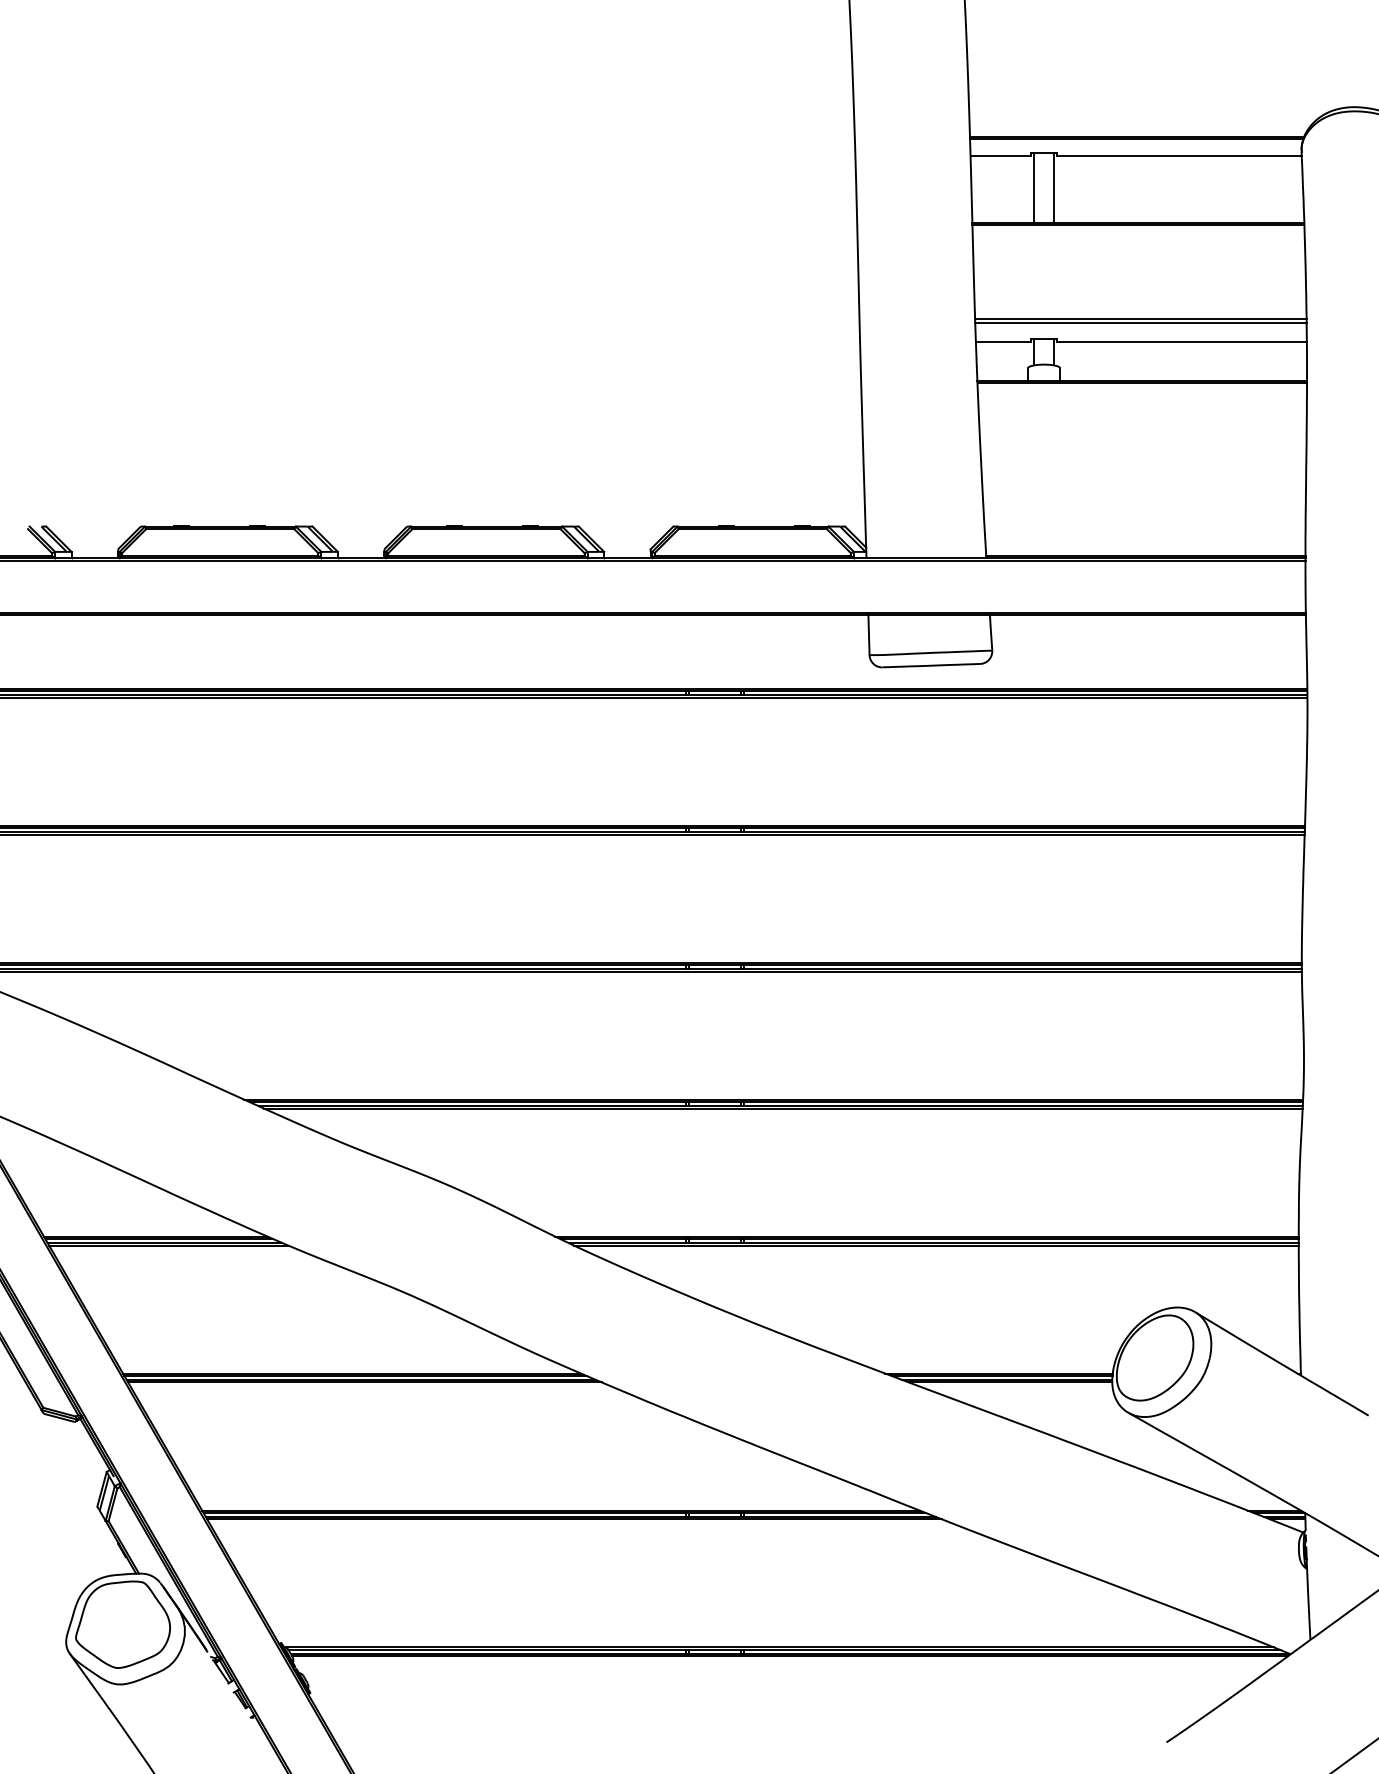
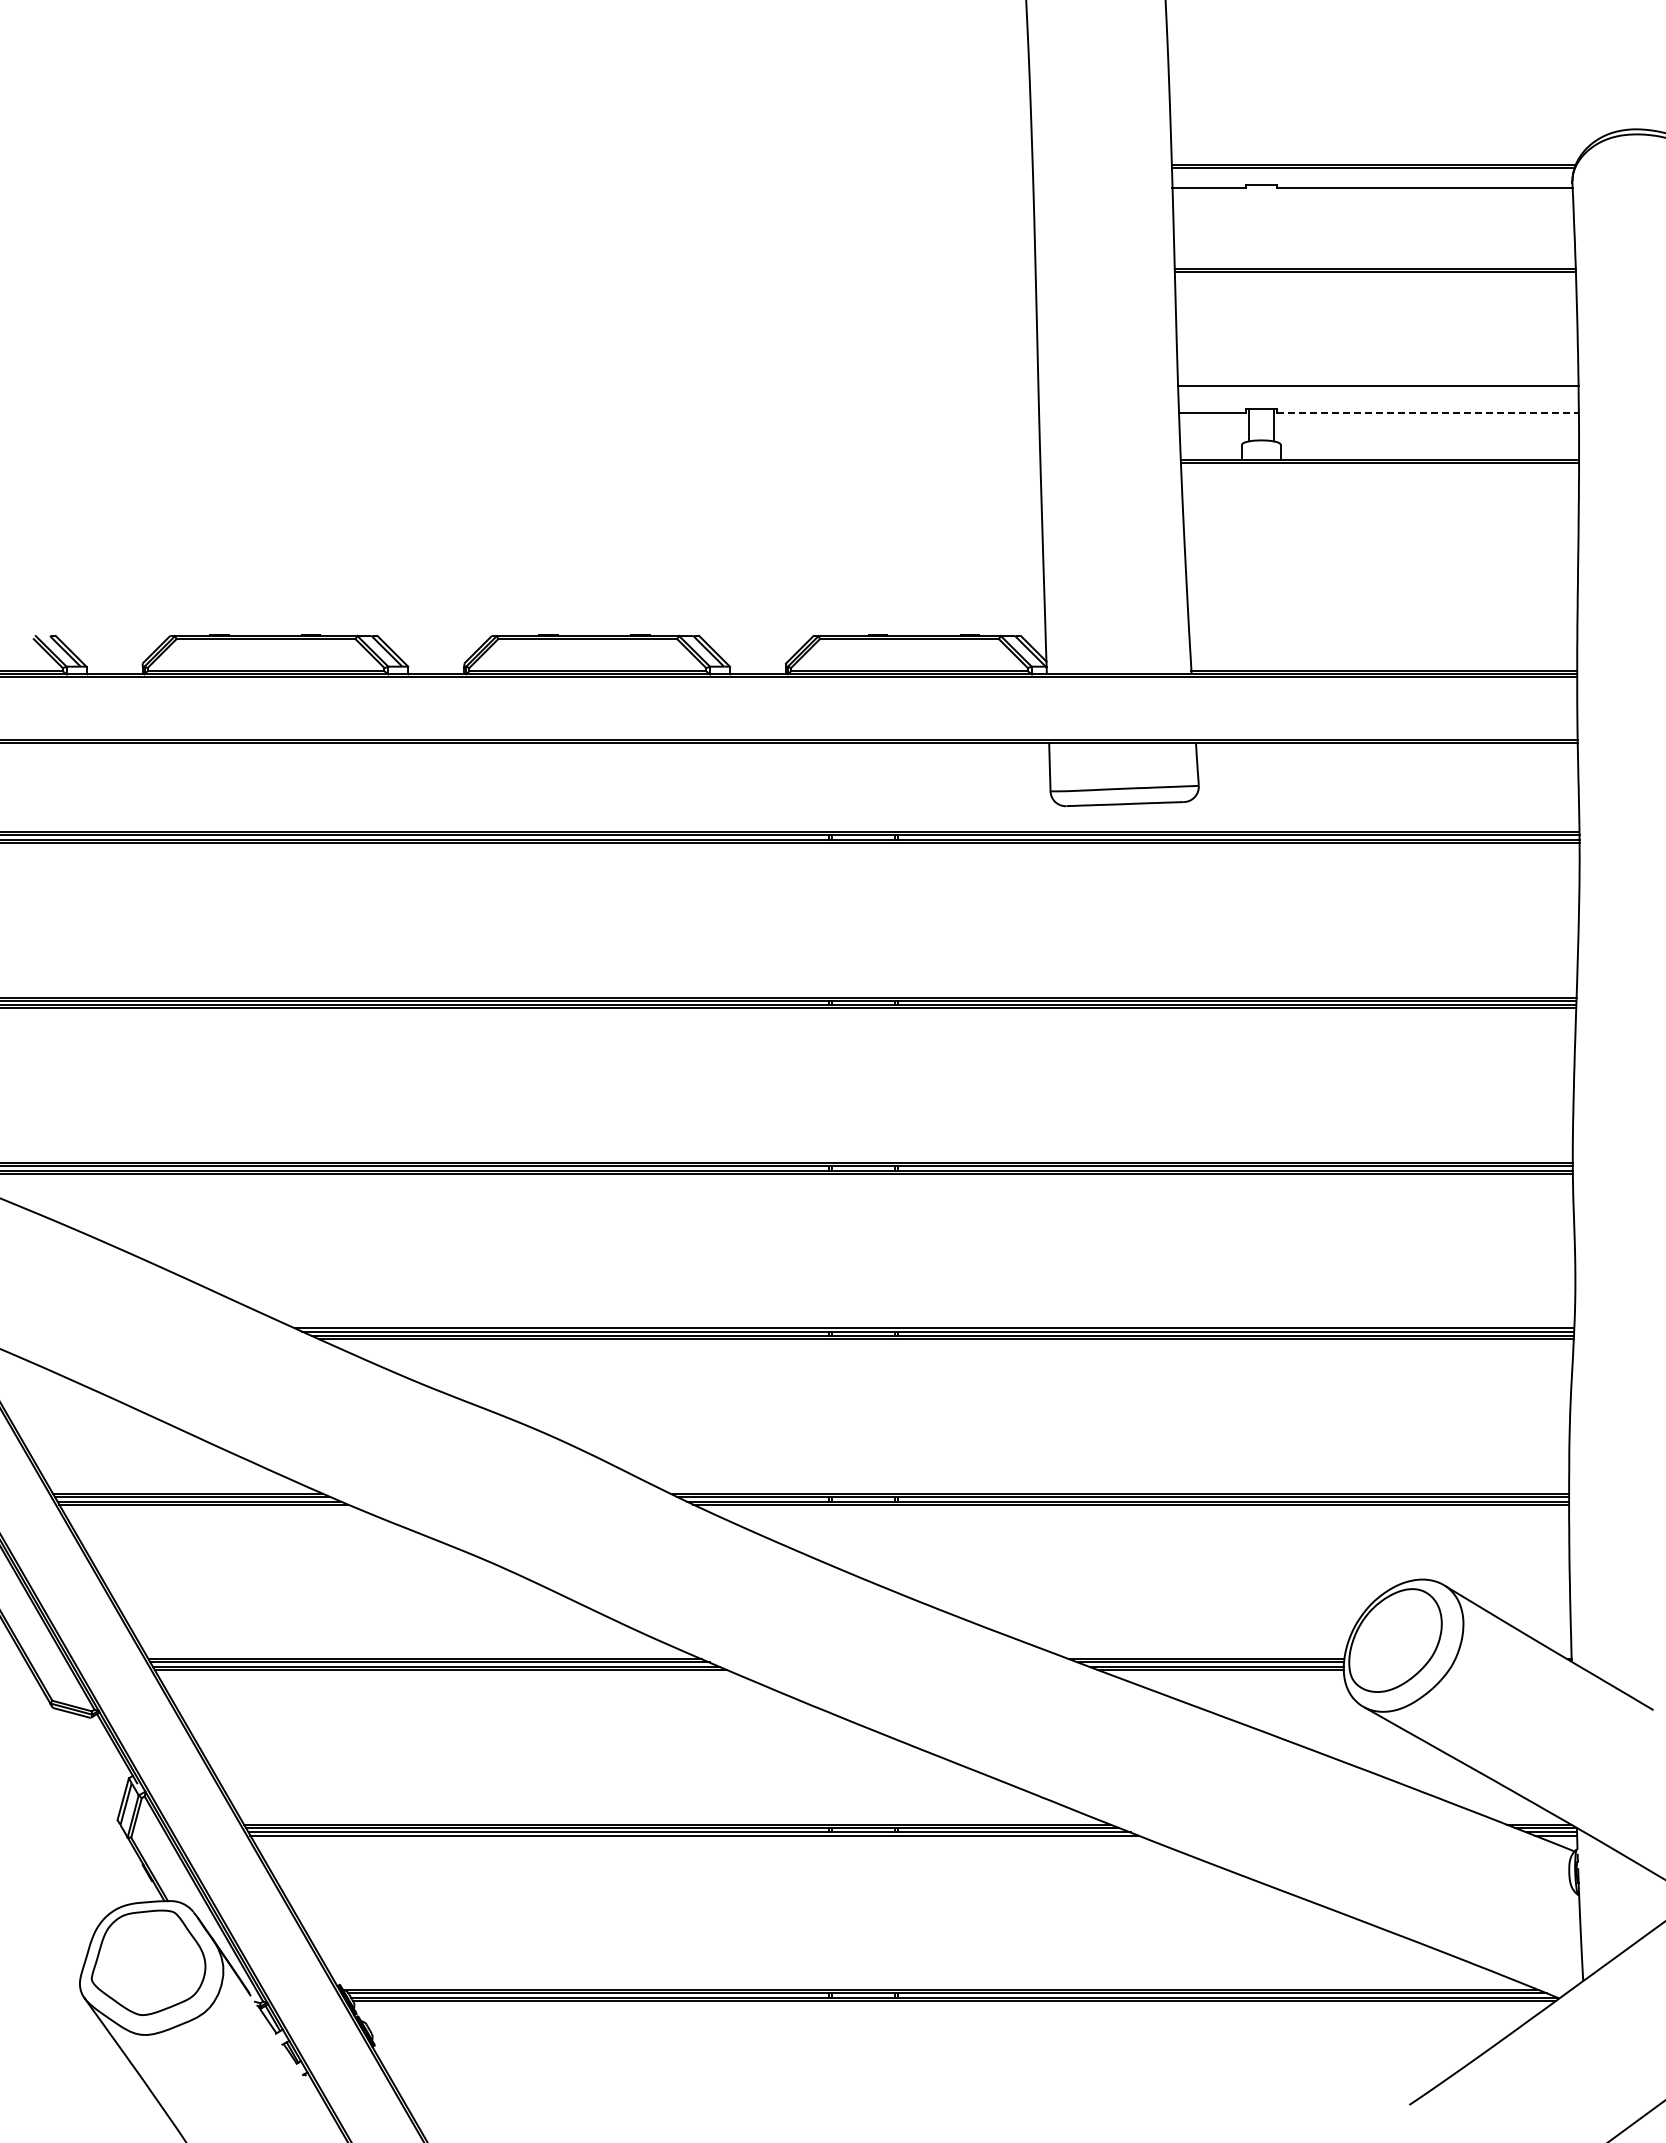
line: (1034, 188) -> (1249, 227), removed
line: (1054, 188) -> (1273, 227), removed
line: (1141, 322) -> (1378, 389), removed
line: (1182, 341) -> (1428, 412), solid -> dashed

